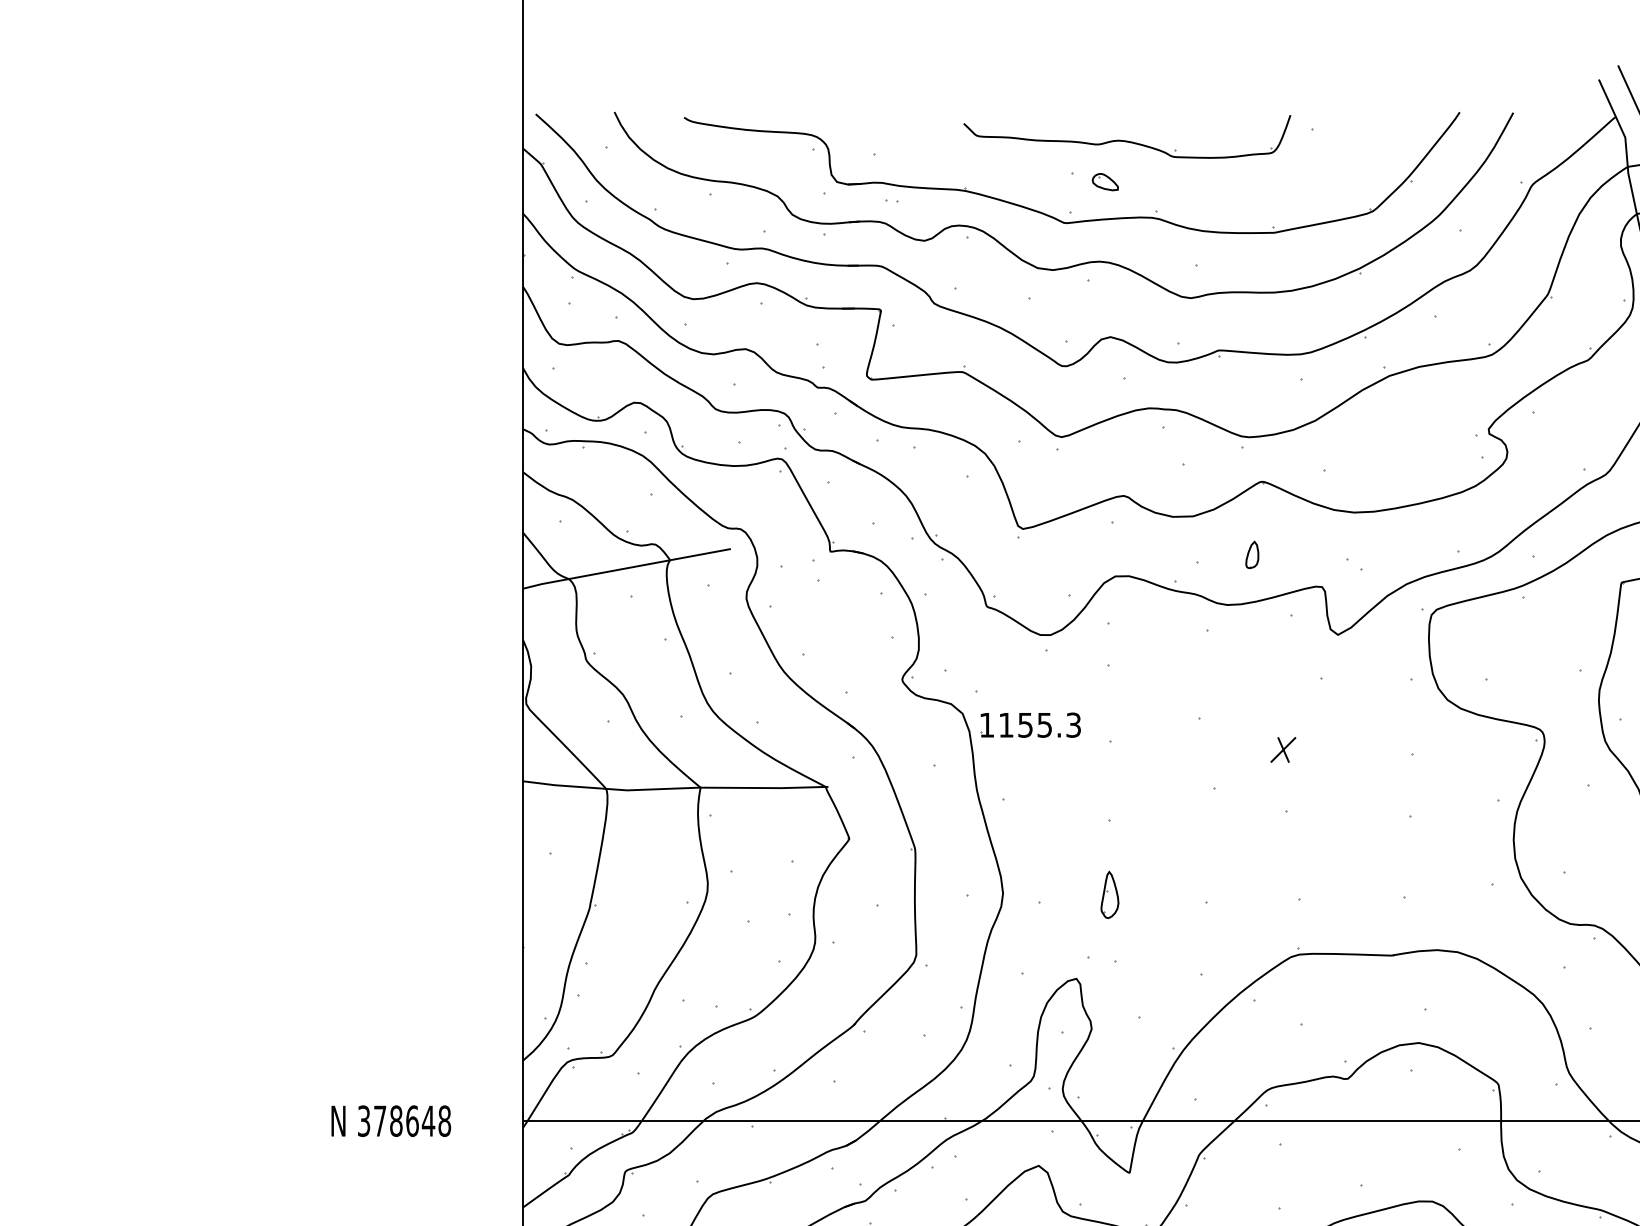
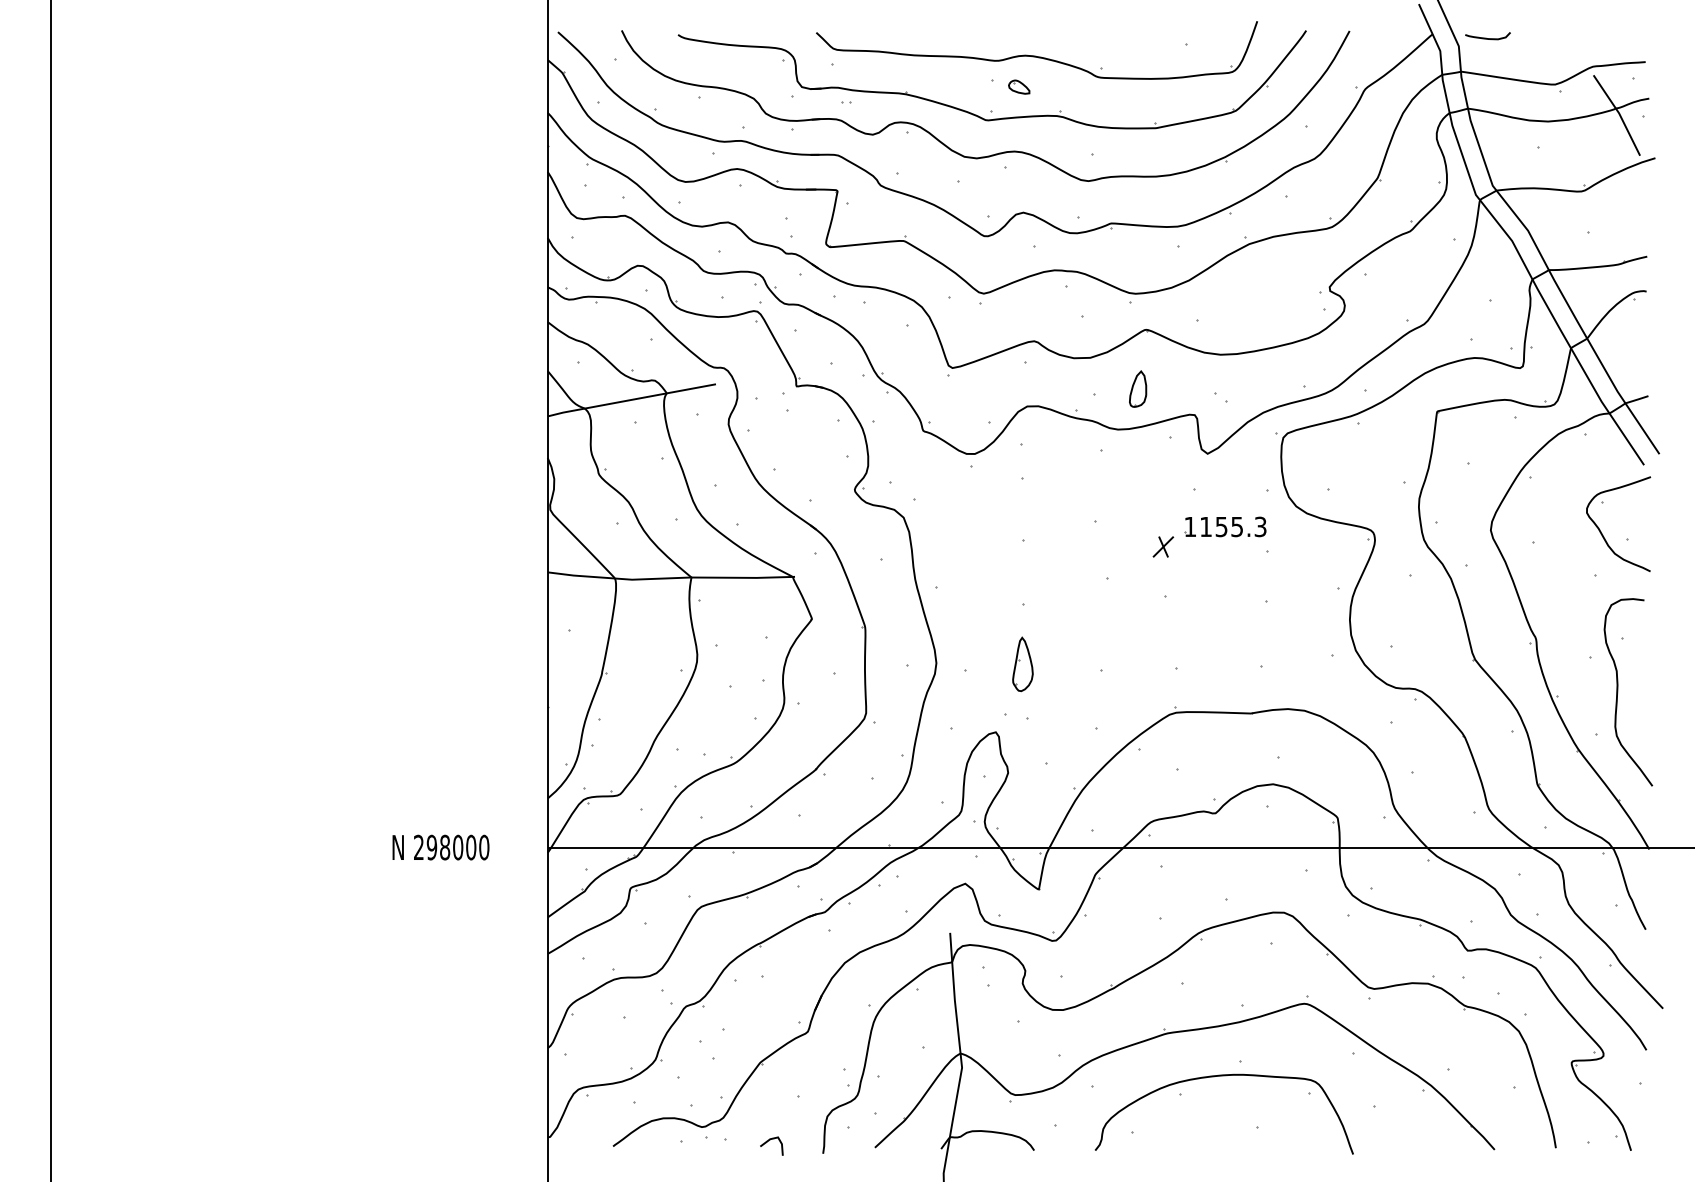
part: (1126, 136) -> (1036, 50), size x1.67
part: (1252, 554) -> (1138, 388), size x1.67
part: (1030, 724) -> (1225, 526), moved
part: (1109, 895) -> (1022, 664), size x1.43
text: (404, 1121) -> (451, 847), 378648 -> 298000

